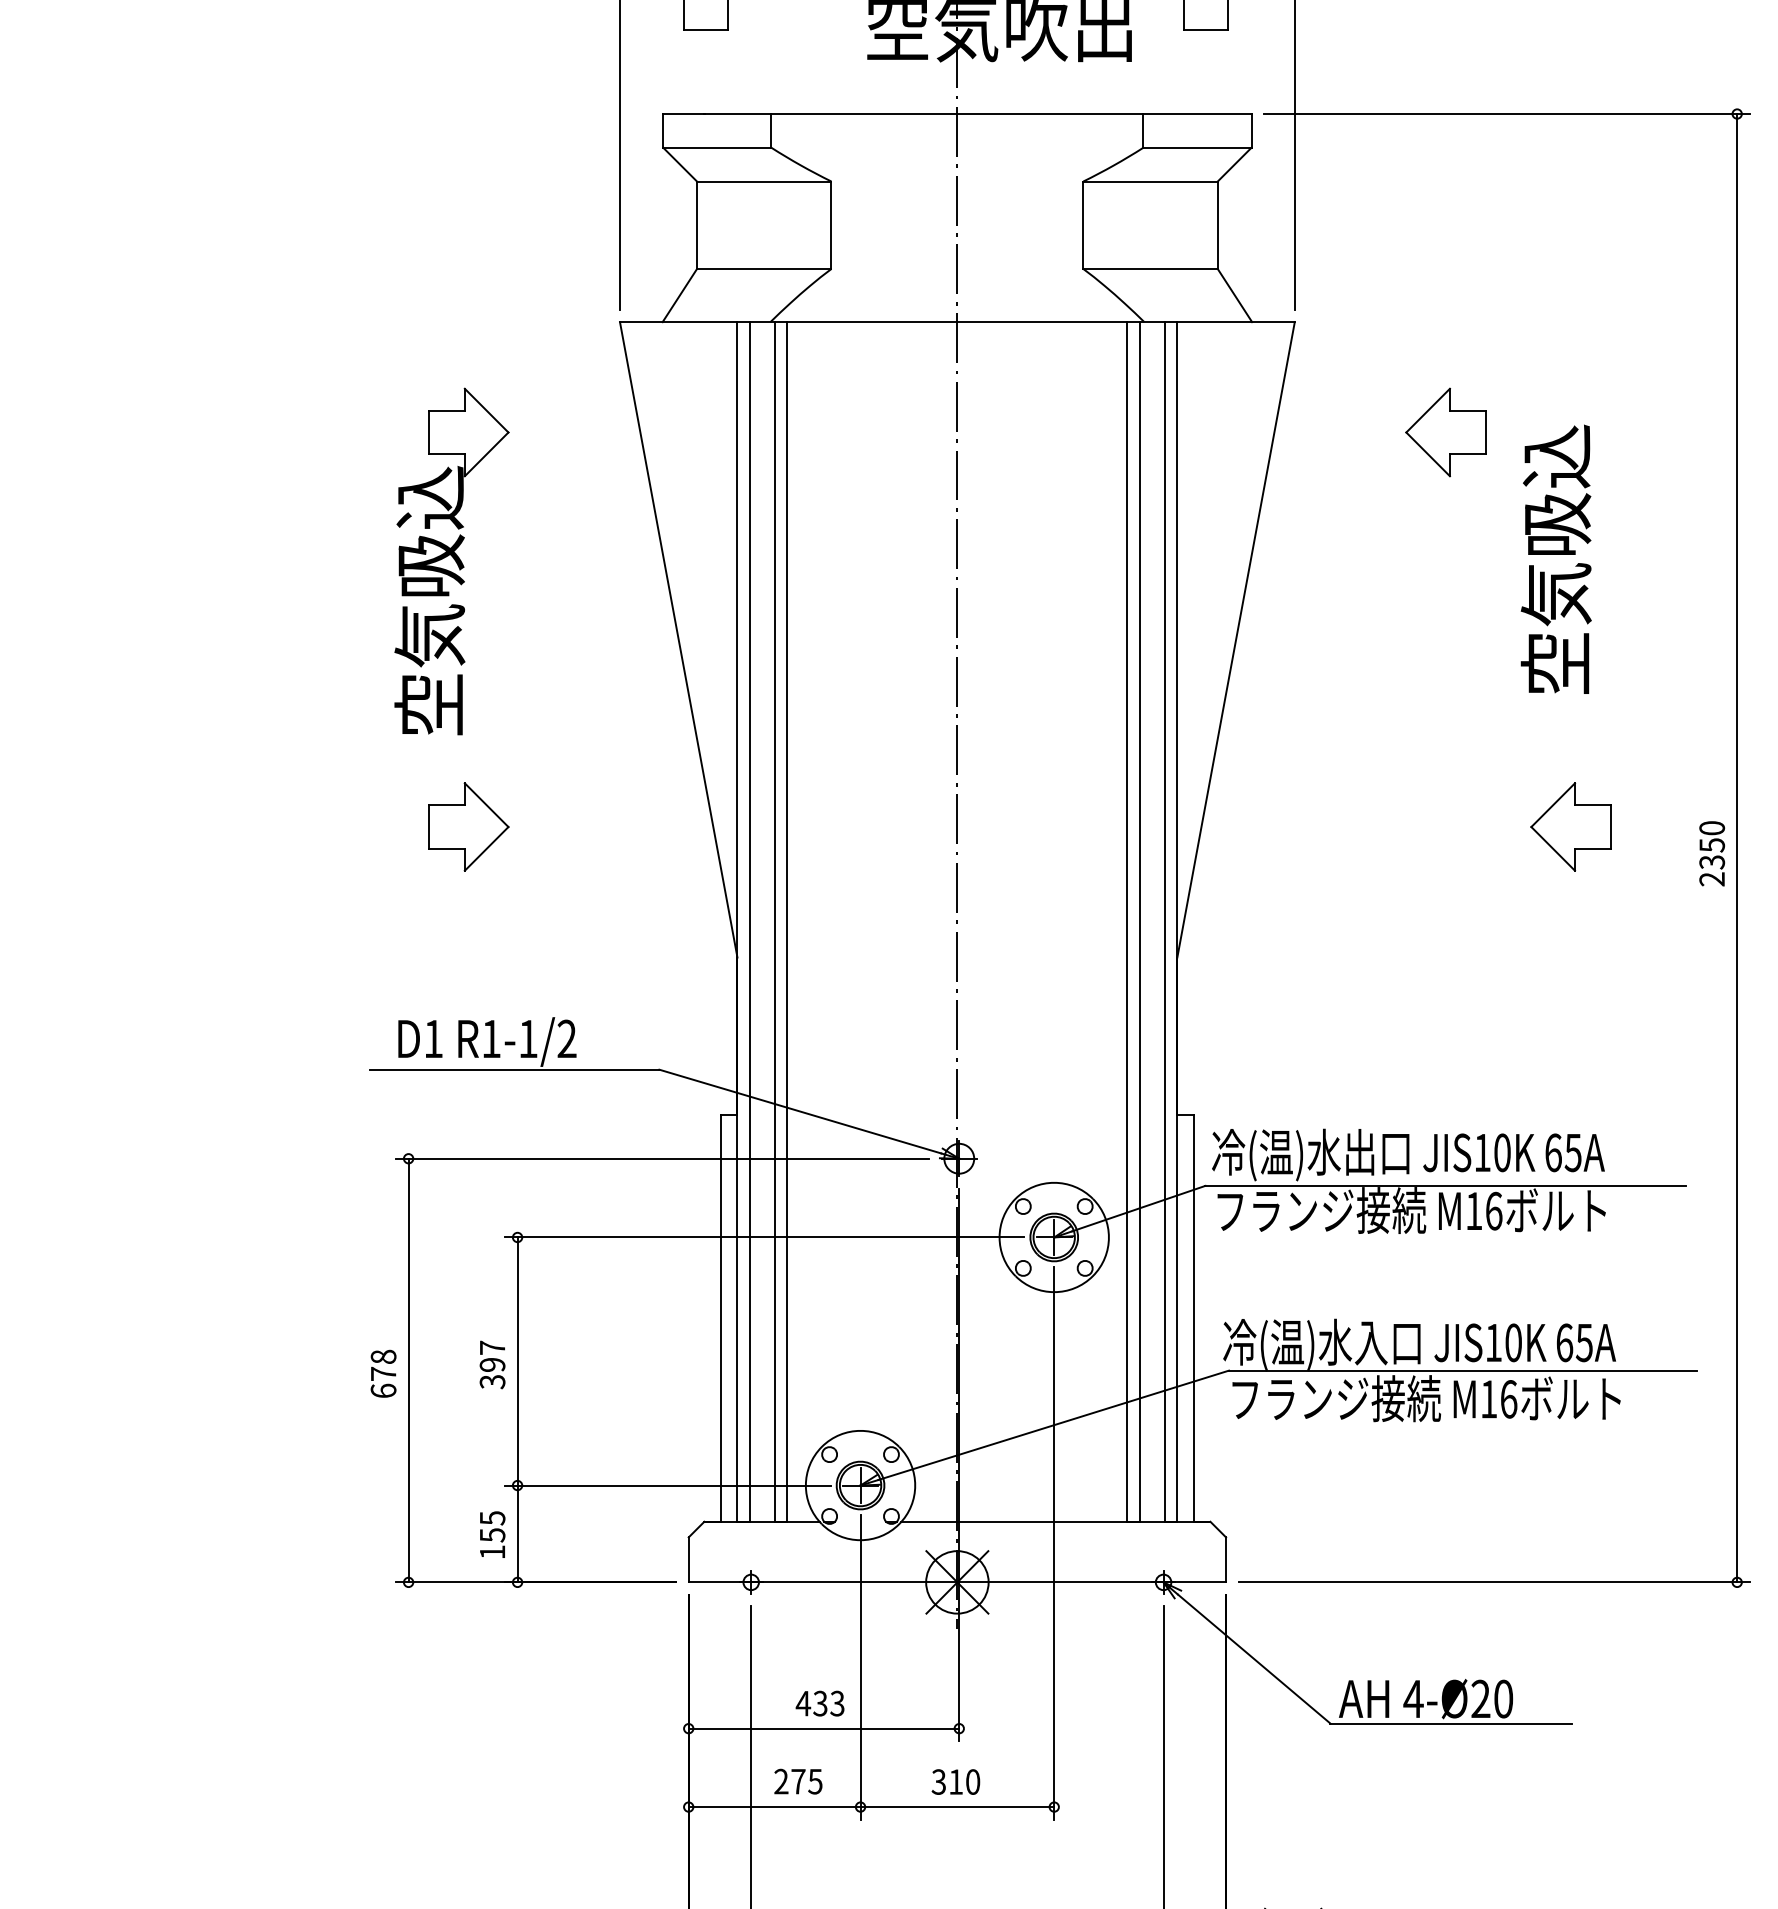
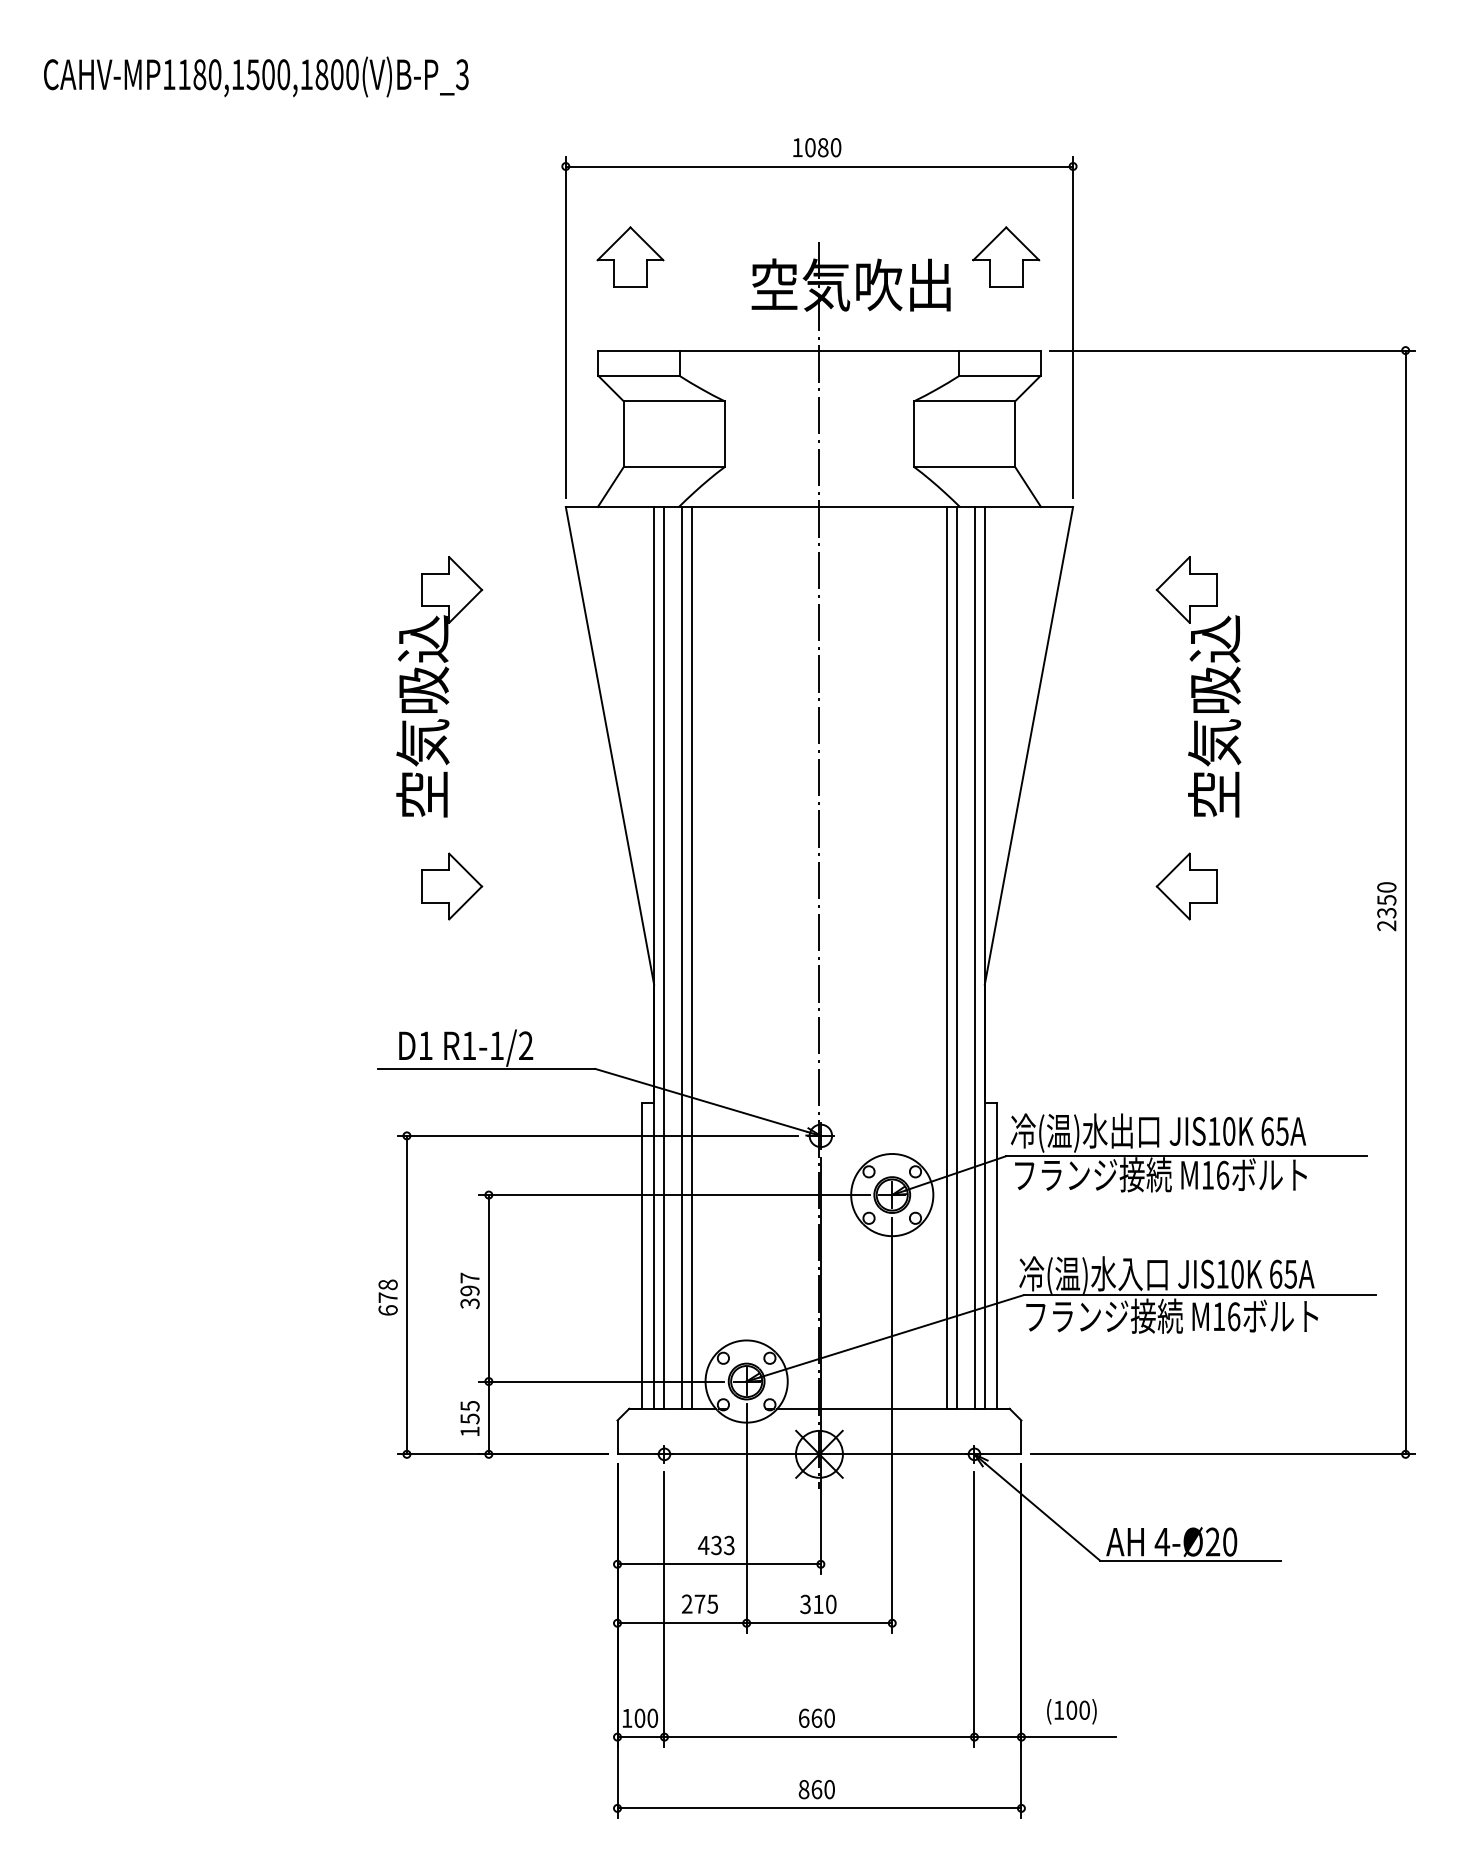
text: (1556, 559) -> (1214, 716), moved
part: (1570, 826) -> (1186, 886), moved

